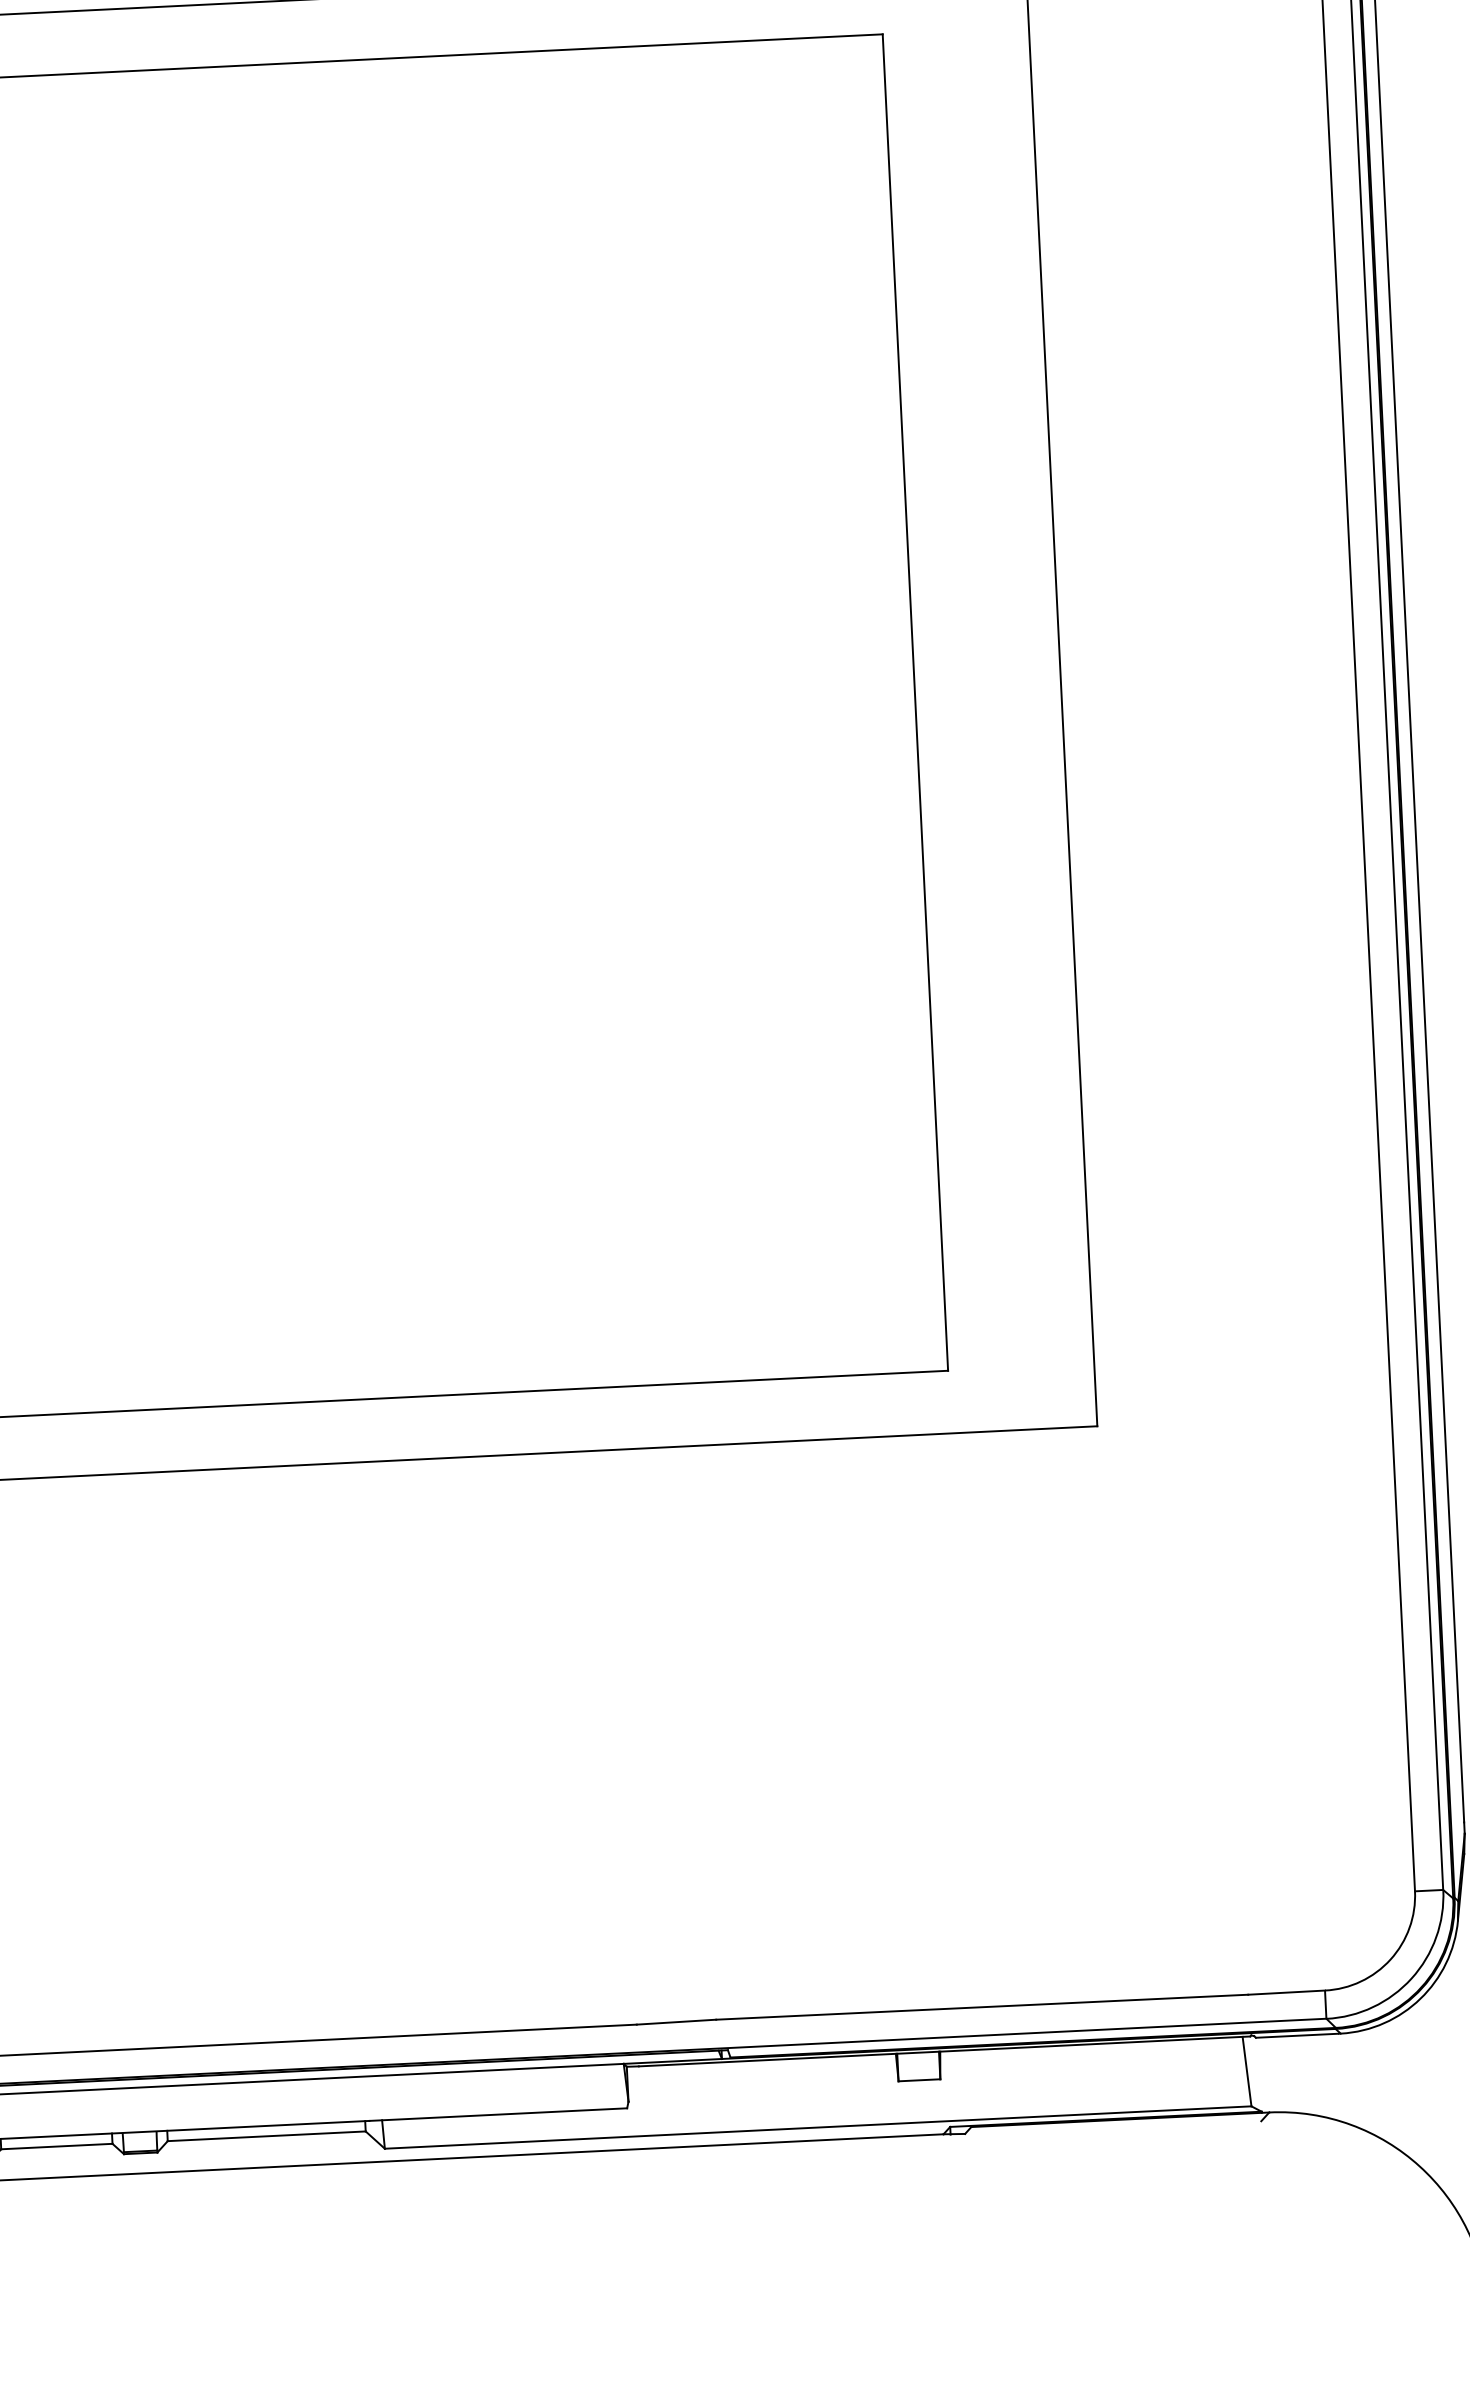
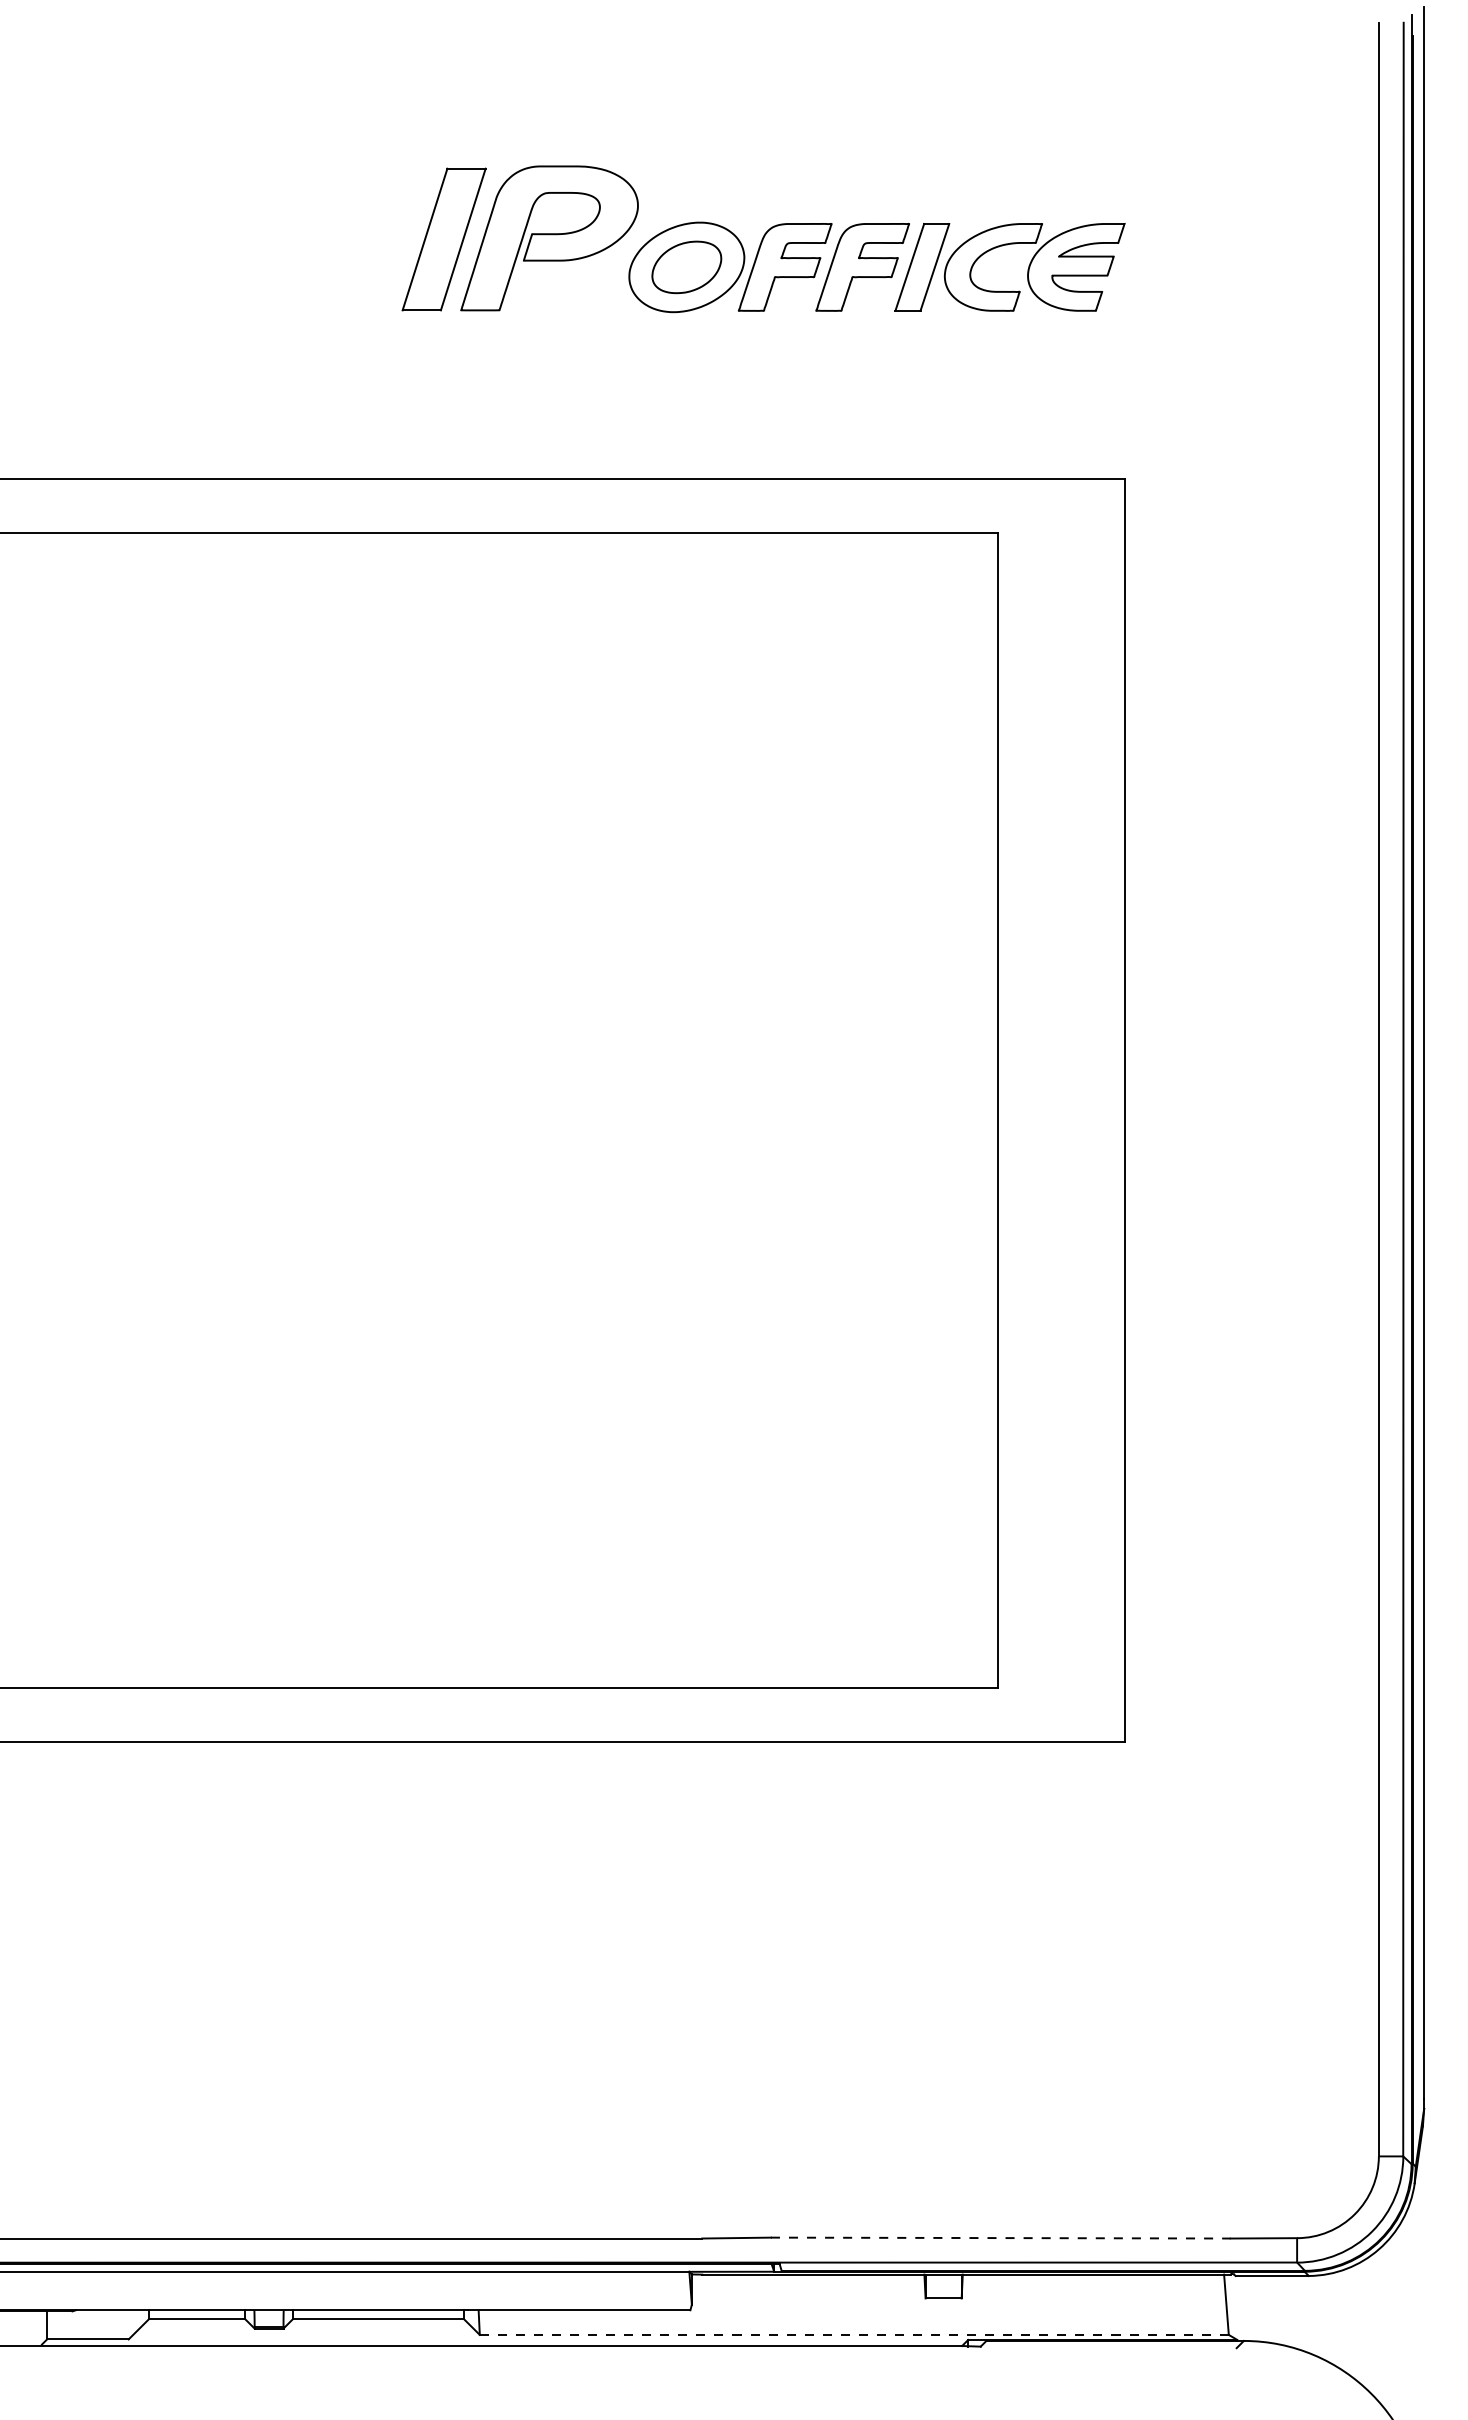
line: (981, 2007) -> (1000, 2238), solid -> dashed
line: (818, 2127) -> (854, 2334), solid -> dashed

